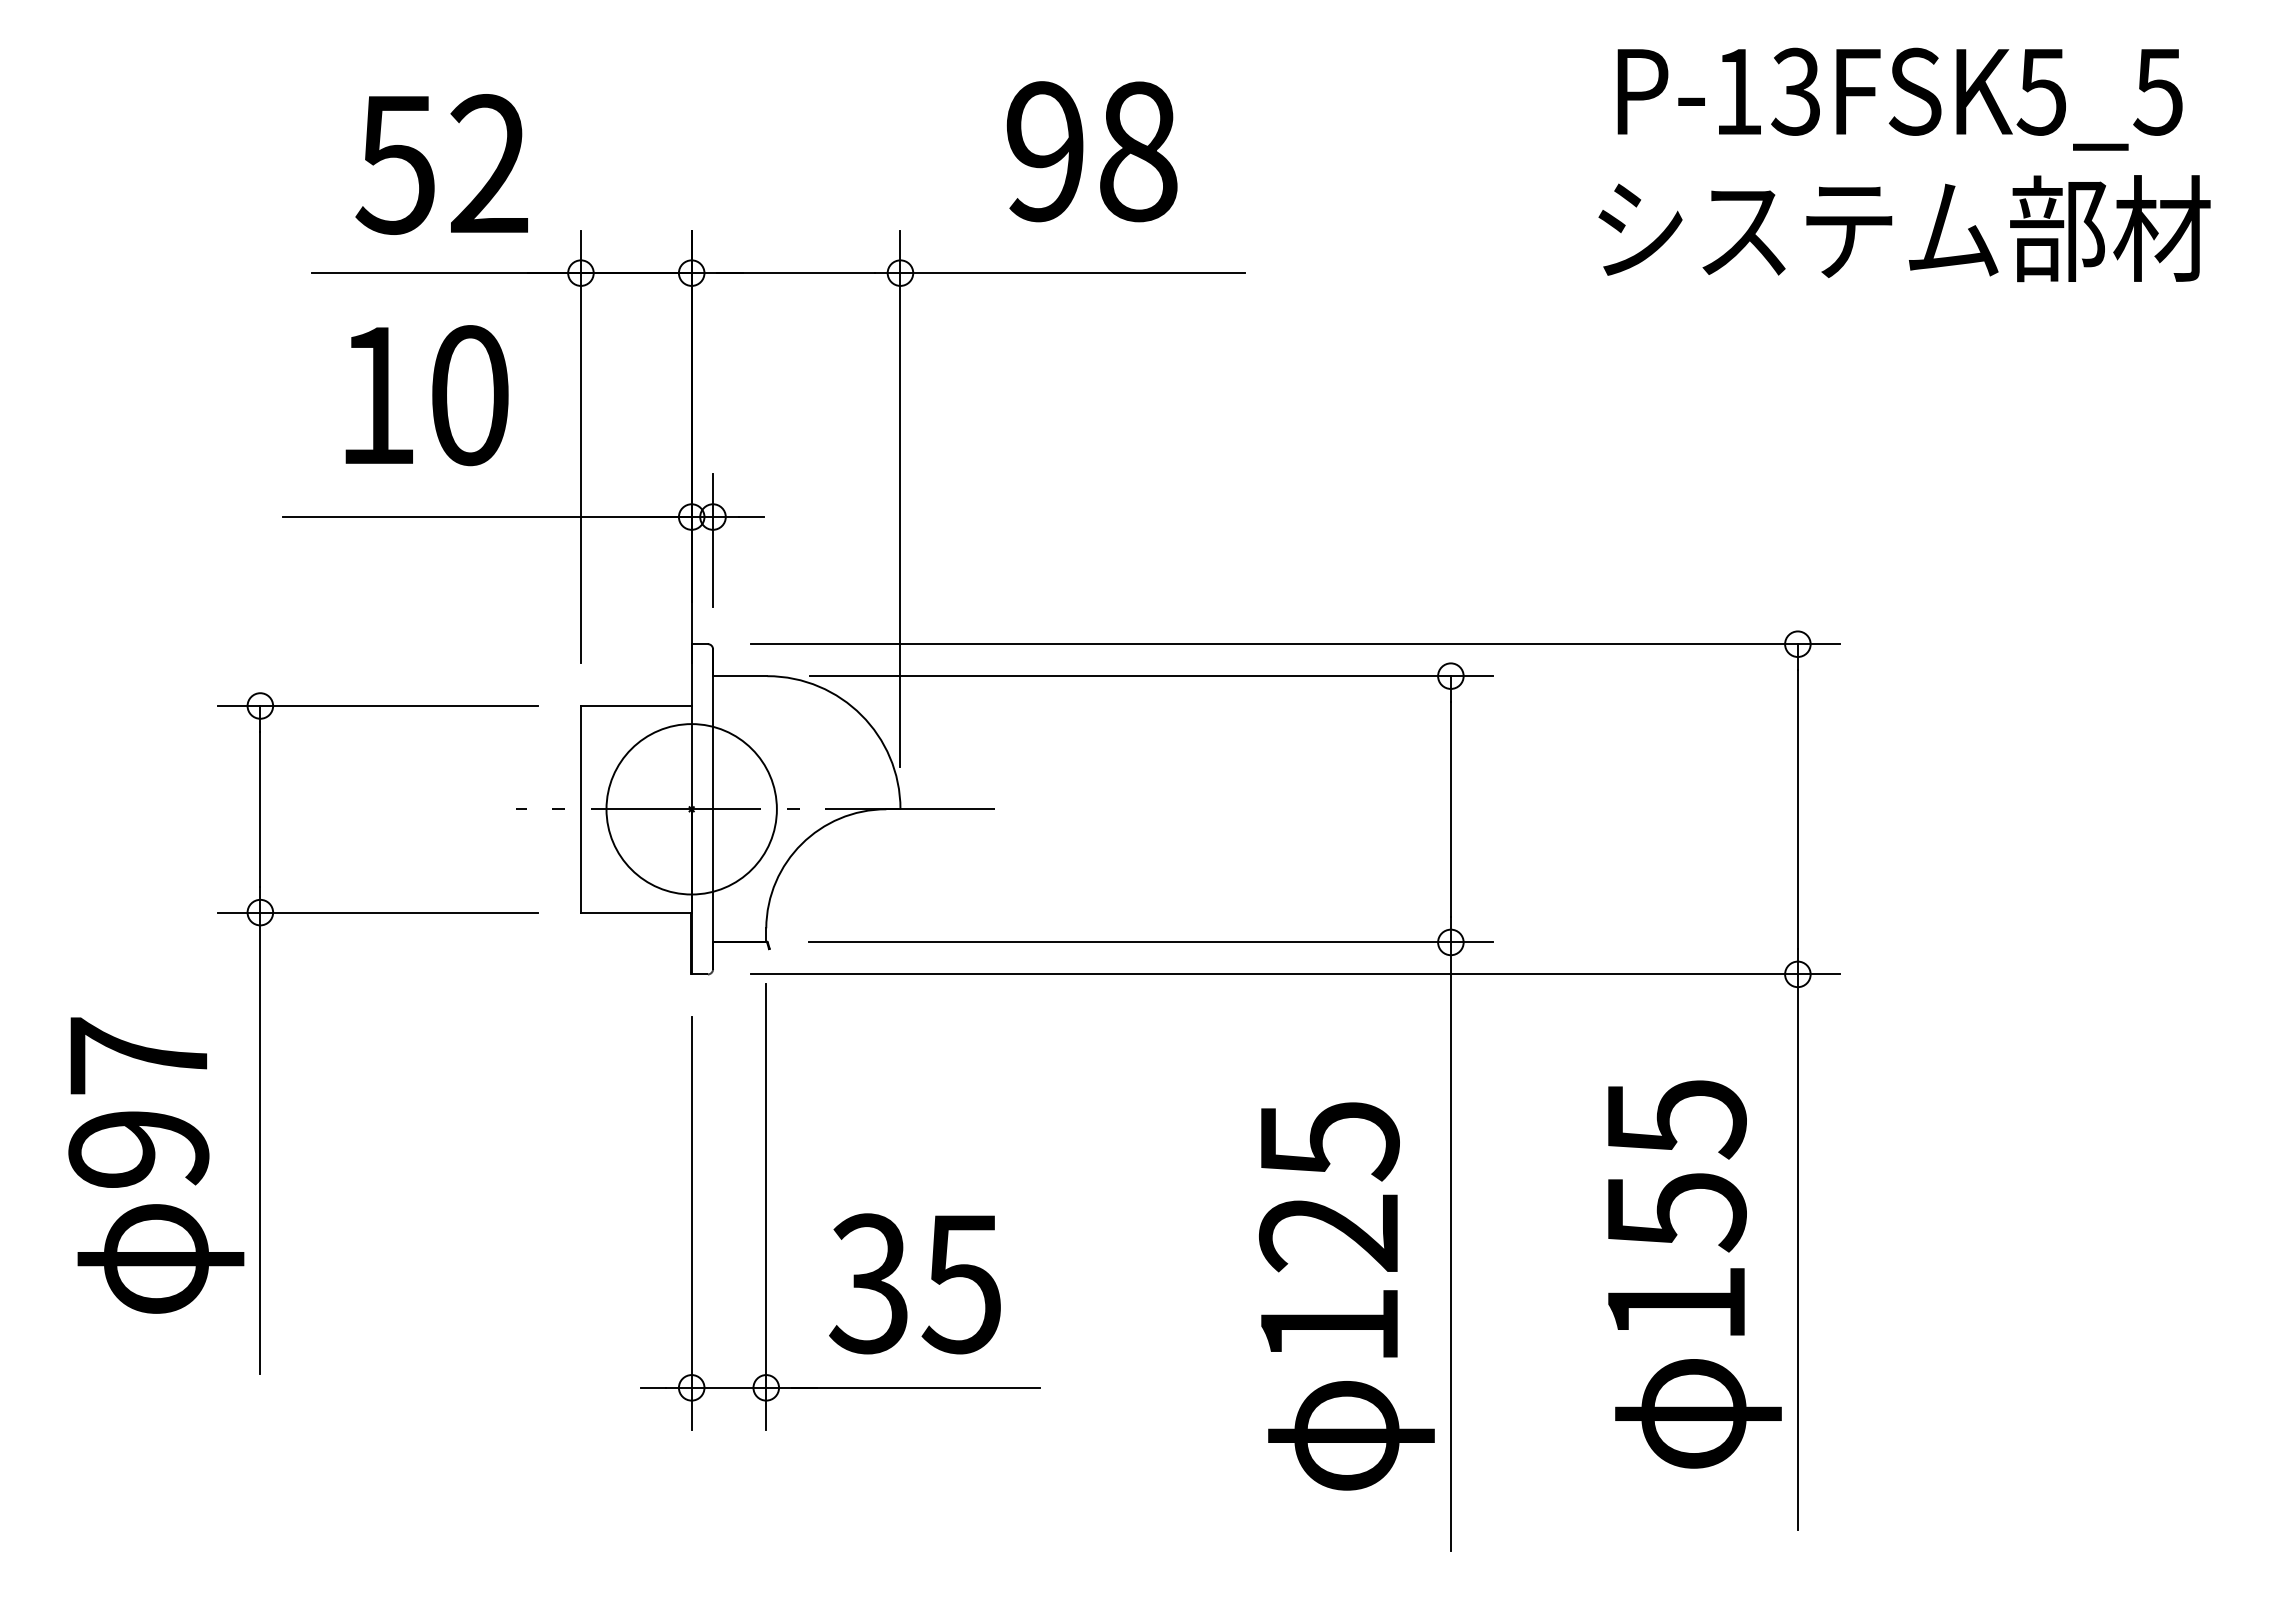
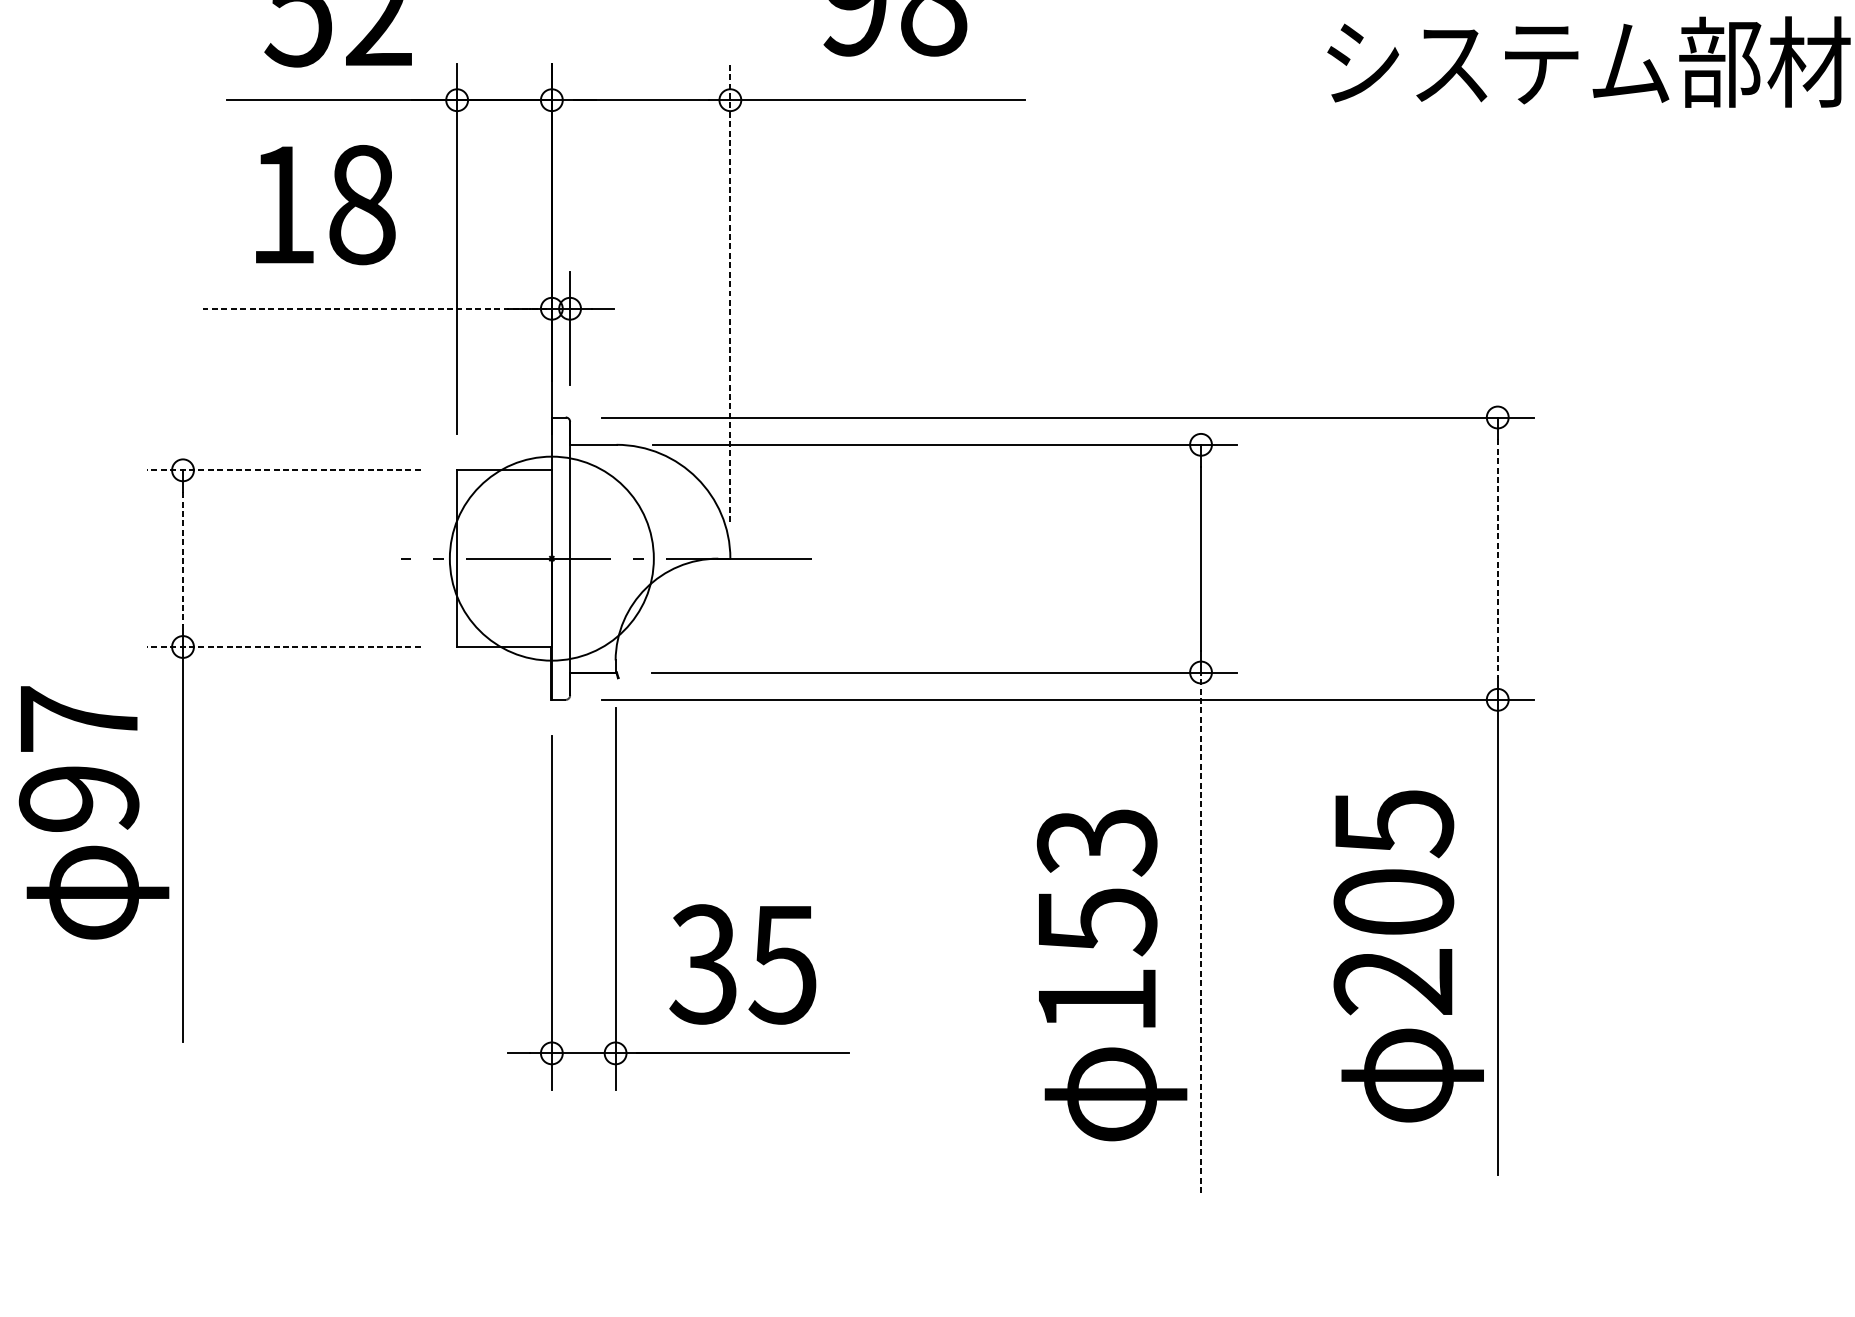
text: (470, 395) -> (362, 204), 10 -> 18
line: (900, 498) -> (730, 292), solid -> dashed
line: (487, 517) -> (377, 309), solid -> dashed
line: (377, 705) -> (283, 469), solid -> dashed
line: (260, 809) -> (183, 558), solid -> dashed
circle: (691, 809) -> (551, 558), size x1.4
line: (1797, 809) -> (1497, 558), solid -> dashed
line: (377, 912) -> (283, 646), solid -> dashed
text: (156, 1165) -> (94, 812), moved
text: (1328, 1188) -> (1096, 882), 125 -> 153
line: (1450, 1246) -> (1200, 932), solid -> dashed
text: (1675, 1257) -> (1393, 941), 155 -> 205

